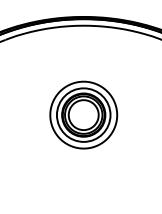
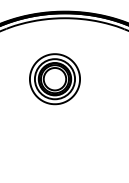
part: (83, 115) -> (54, 79), moved

